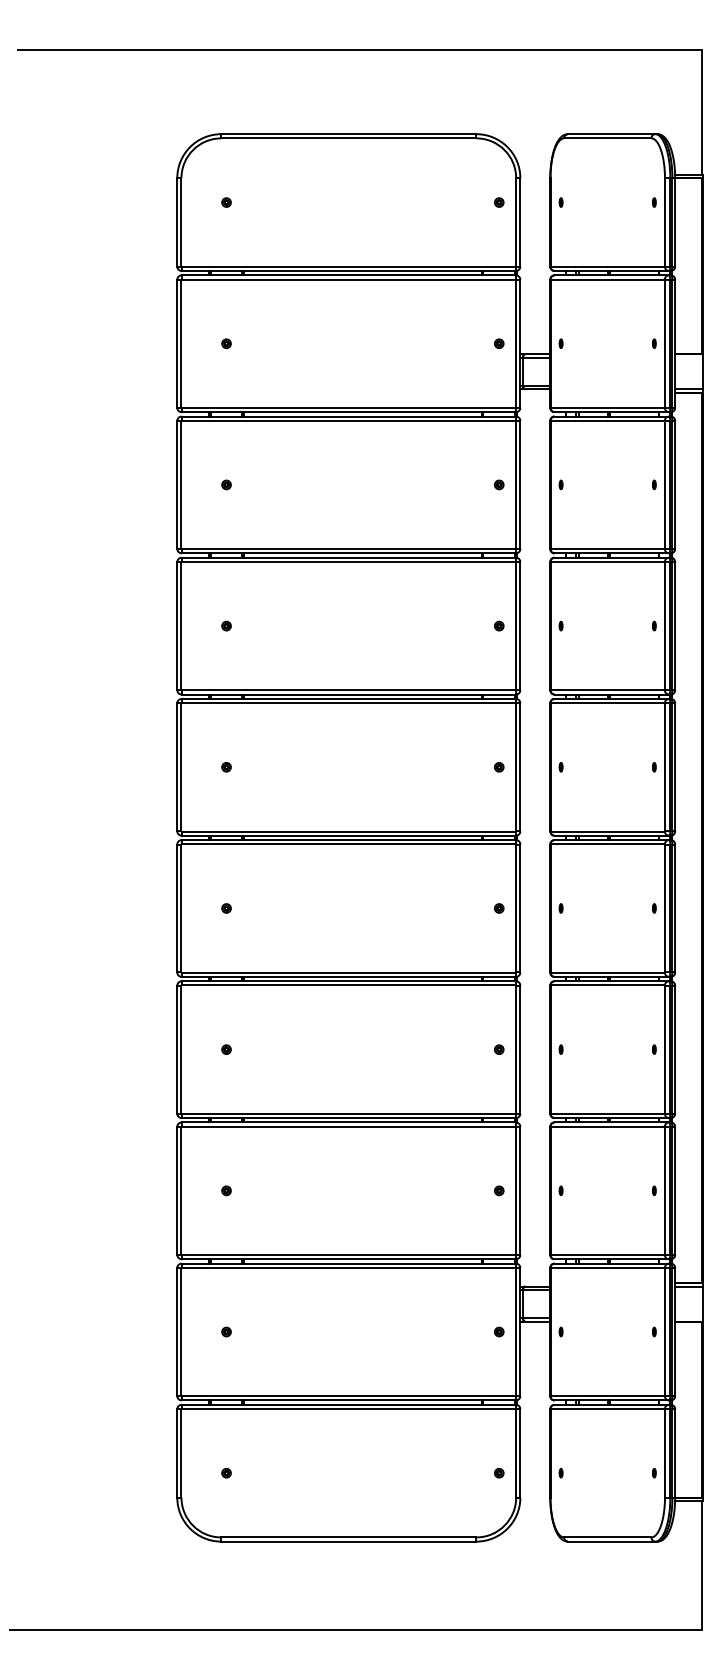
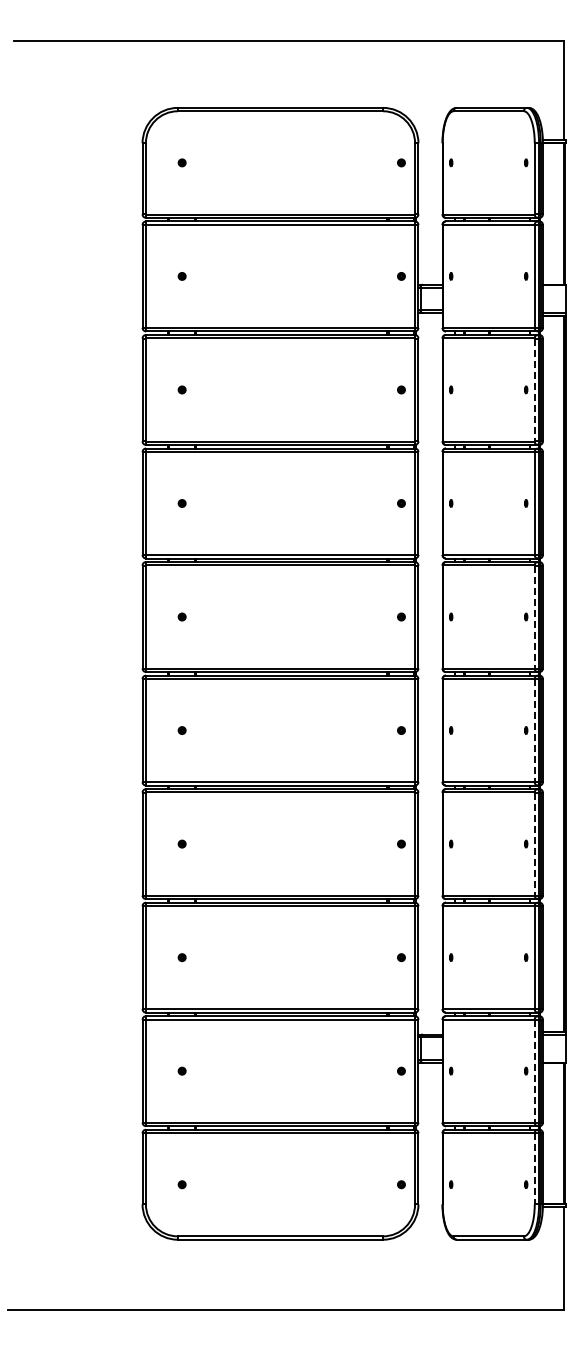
line: (664, 485) -> (534, 390), solid -> dashed
line: (664, 767) -> (534, 617), solid -> dashed
line: (664, 909) -> (534, 731), solid -> dashed
line: (664, 1050) -> (534, 844), solid -> dashed
line: (664, 1332) -> (534, 1071), solid -> dashed
line: (664, 1453) -> (534, 1168), solid -> dashed

